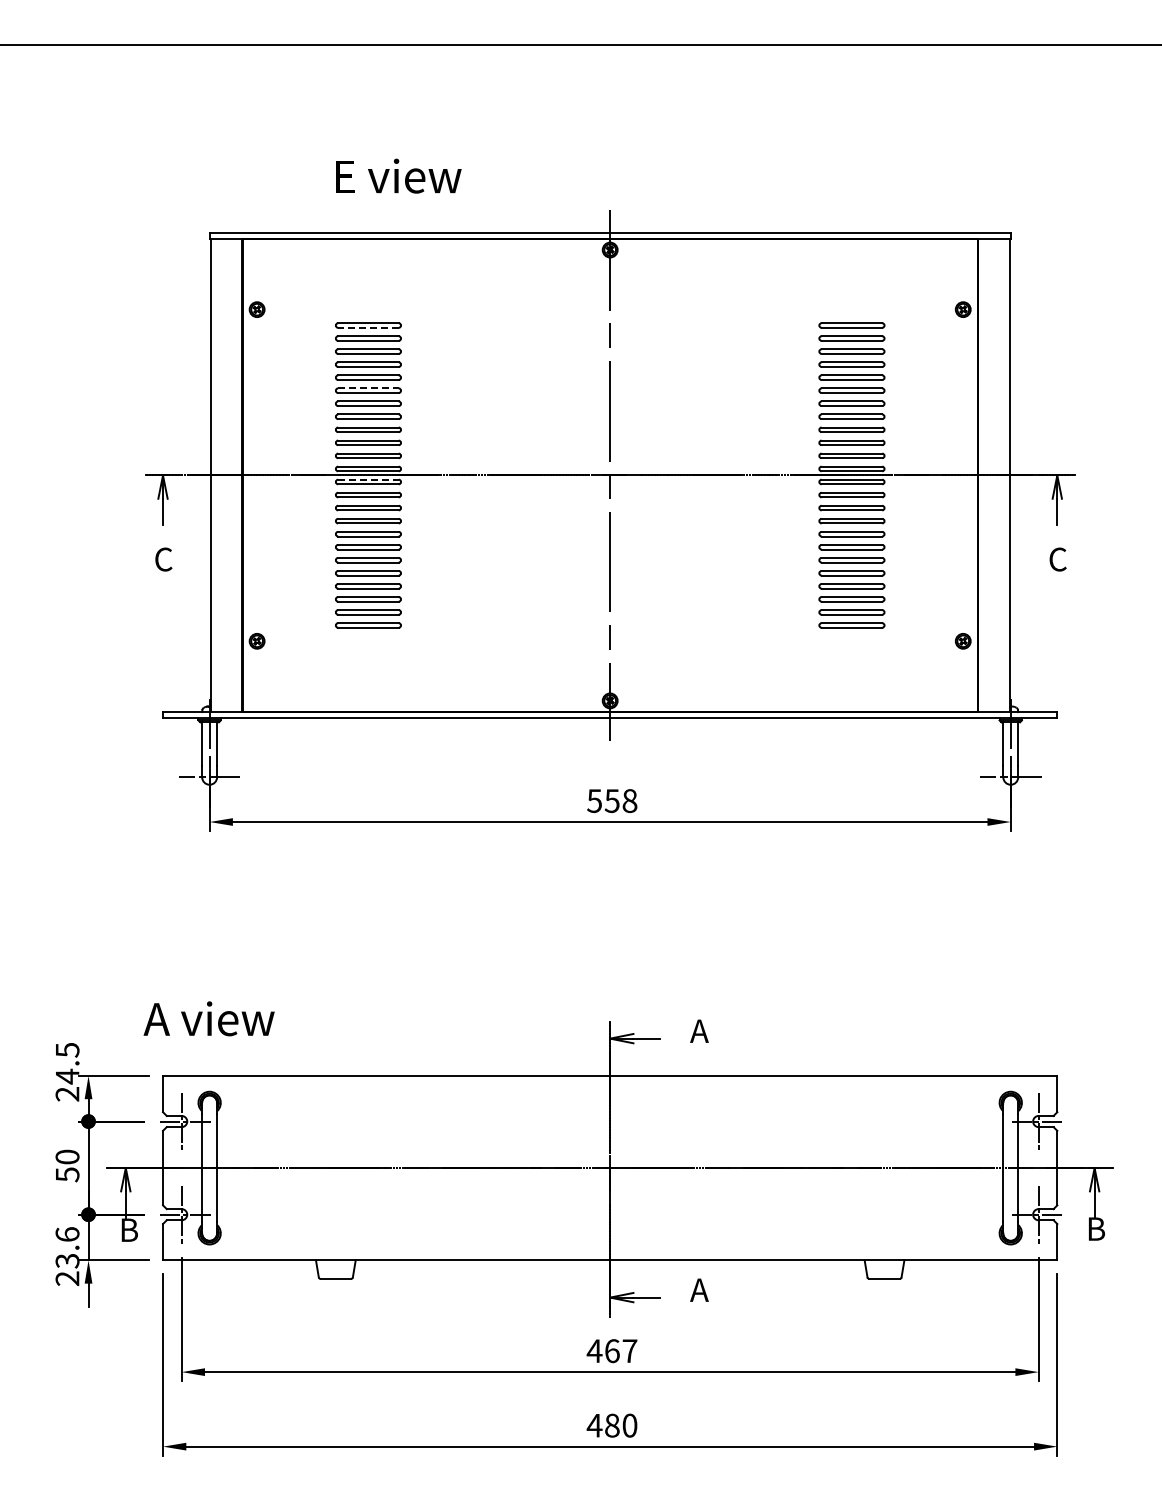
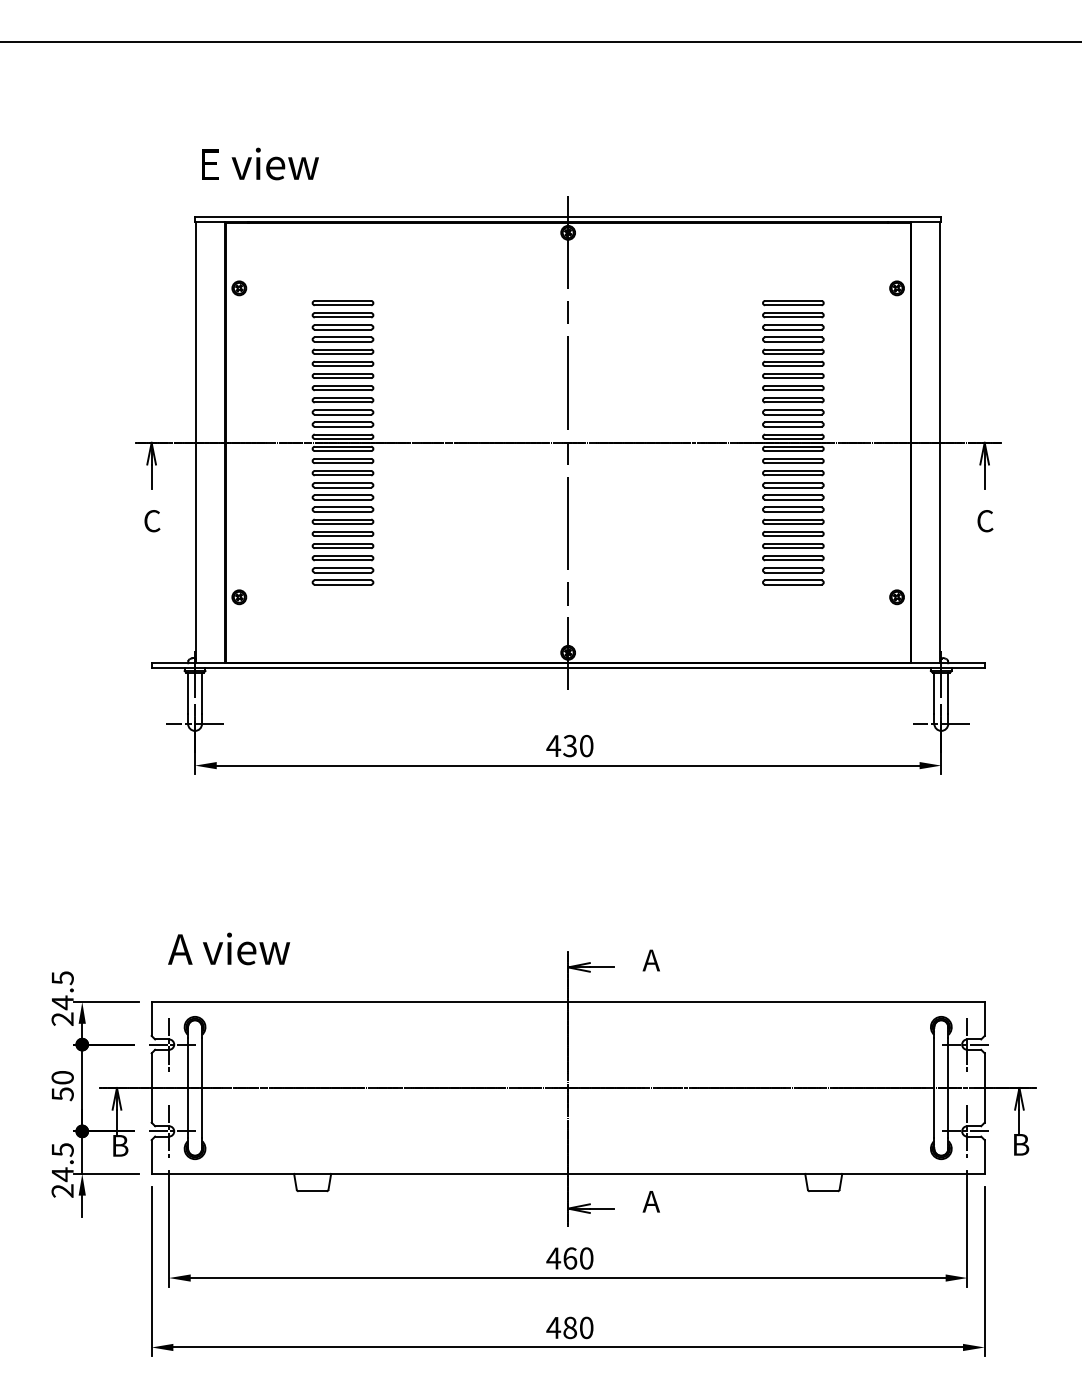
text: (398, 175) -> (260, 163), moved
line: (367, 327) -> (342, 304), dashed -> solid
line: (368, 388) -> (343, 361), dashed -> solid
line: (368, 479) -> (343, 446), dashed -> solid
text: (611, 801) -> (569, 746), 558 -> 430
text: (208, 1018) -> (228, 948), moved
text: (67, 1248) -> (62, 1162), 23.6 -> 24.5
text: (629, 1351) -> (586, 1258), 467 -> 460

